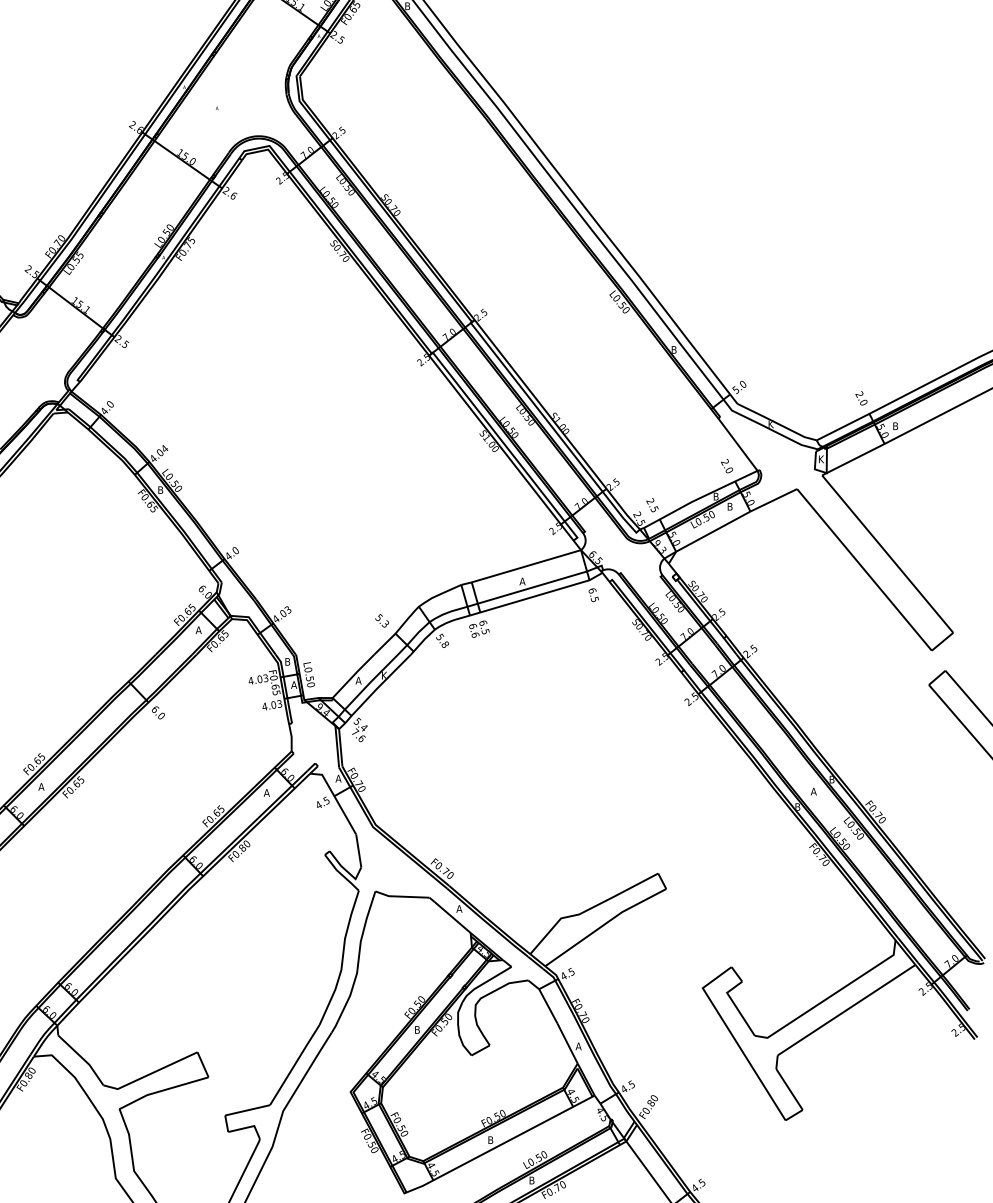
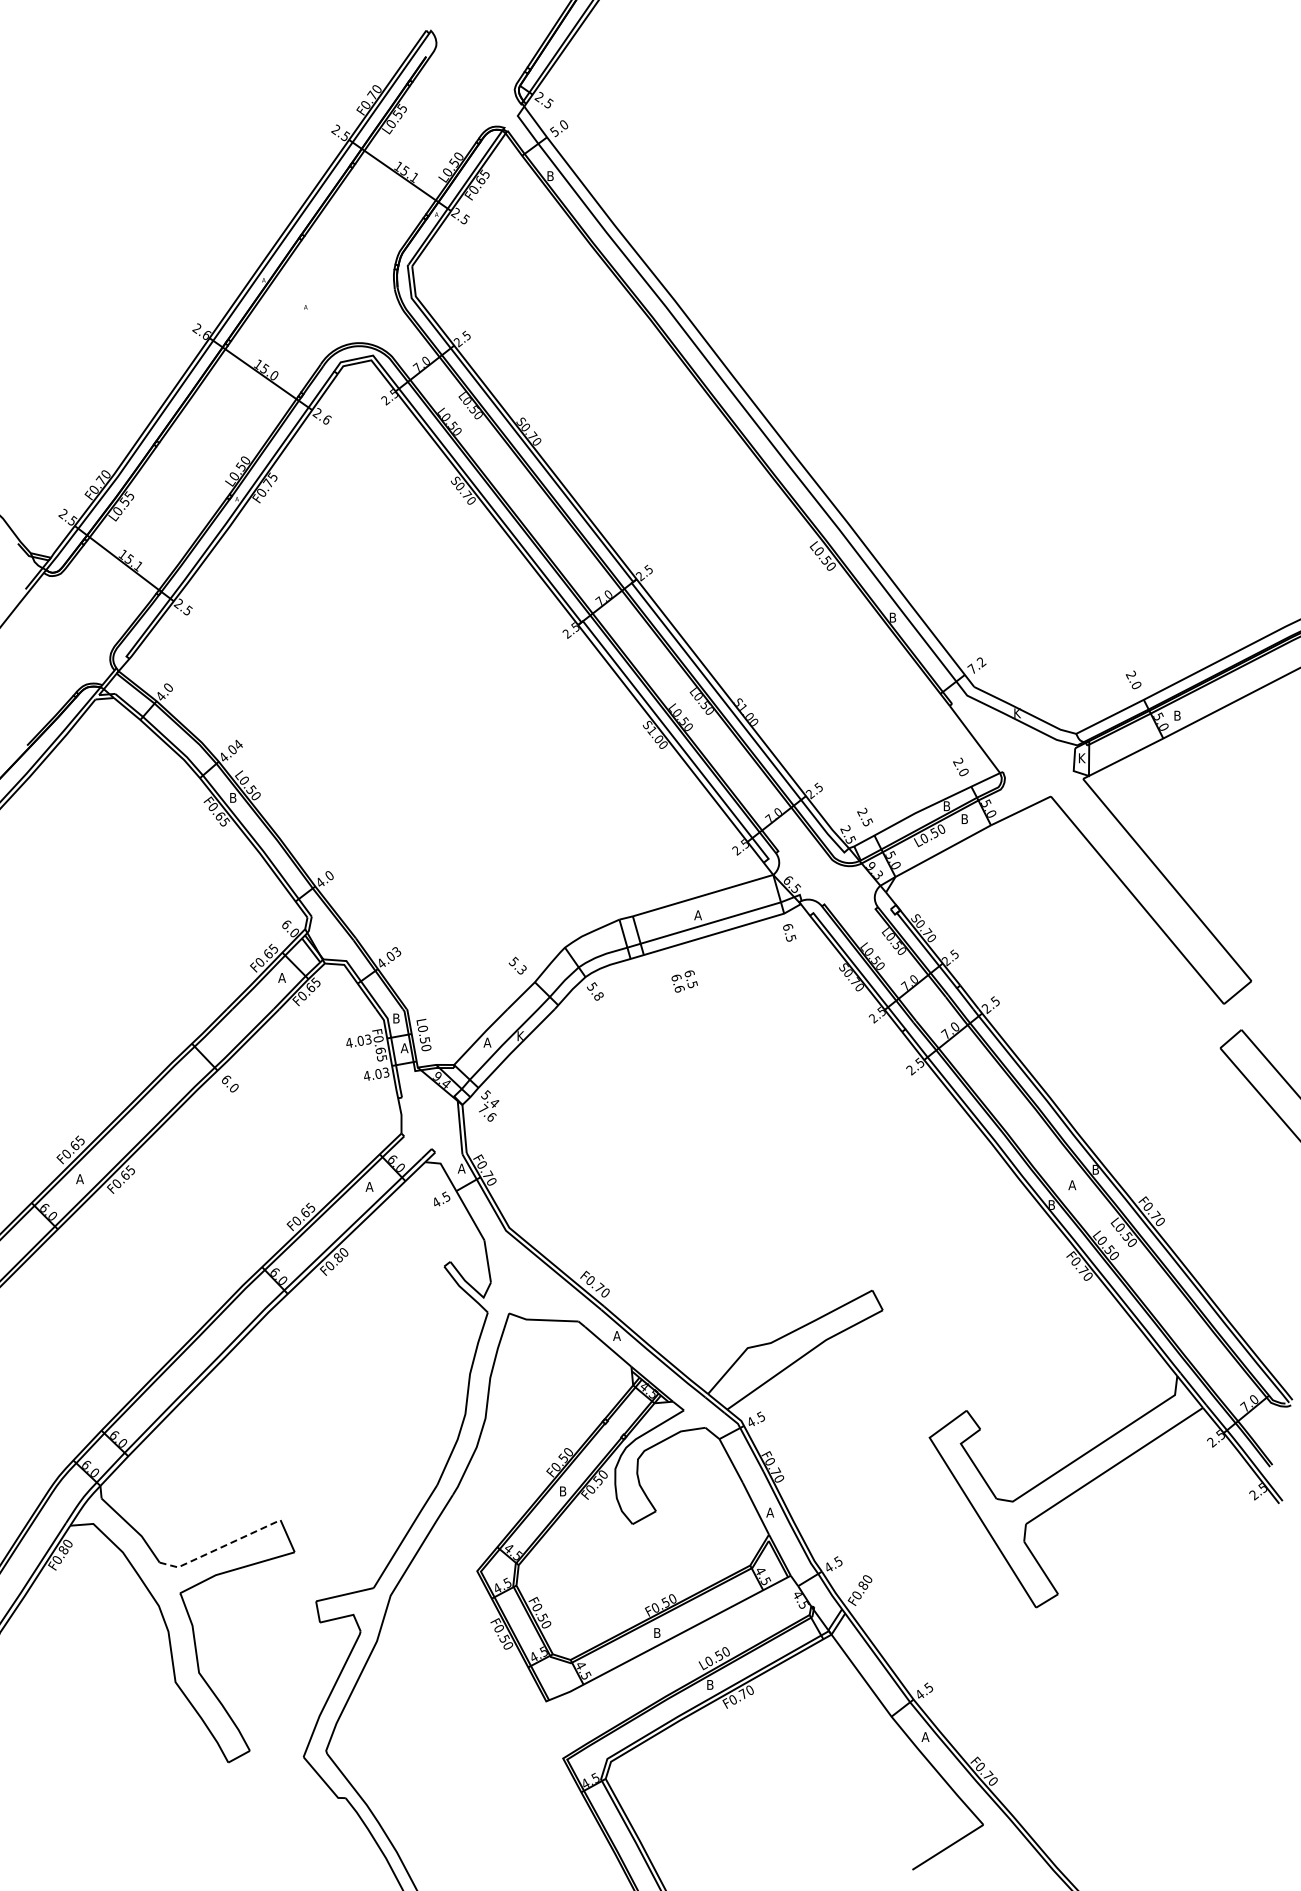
text: (739, 387) -> (976, 666), 5.0 -> 7.2
text: (479, 629) -> (684, 981), moved
line: (150, 1074) -> (219, 1548), solid -> dashed

